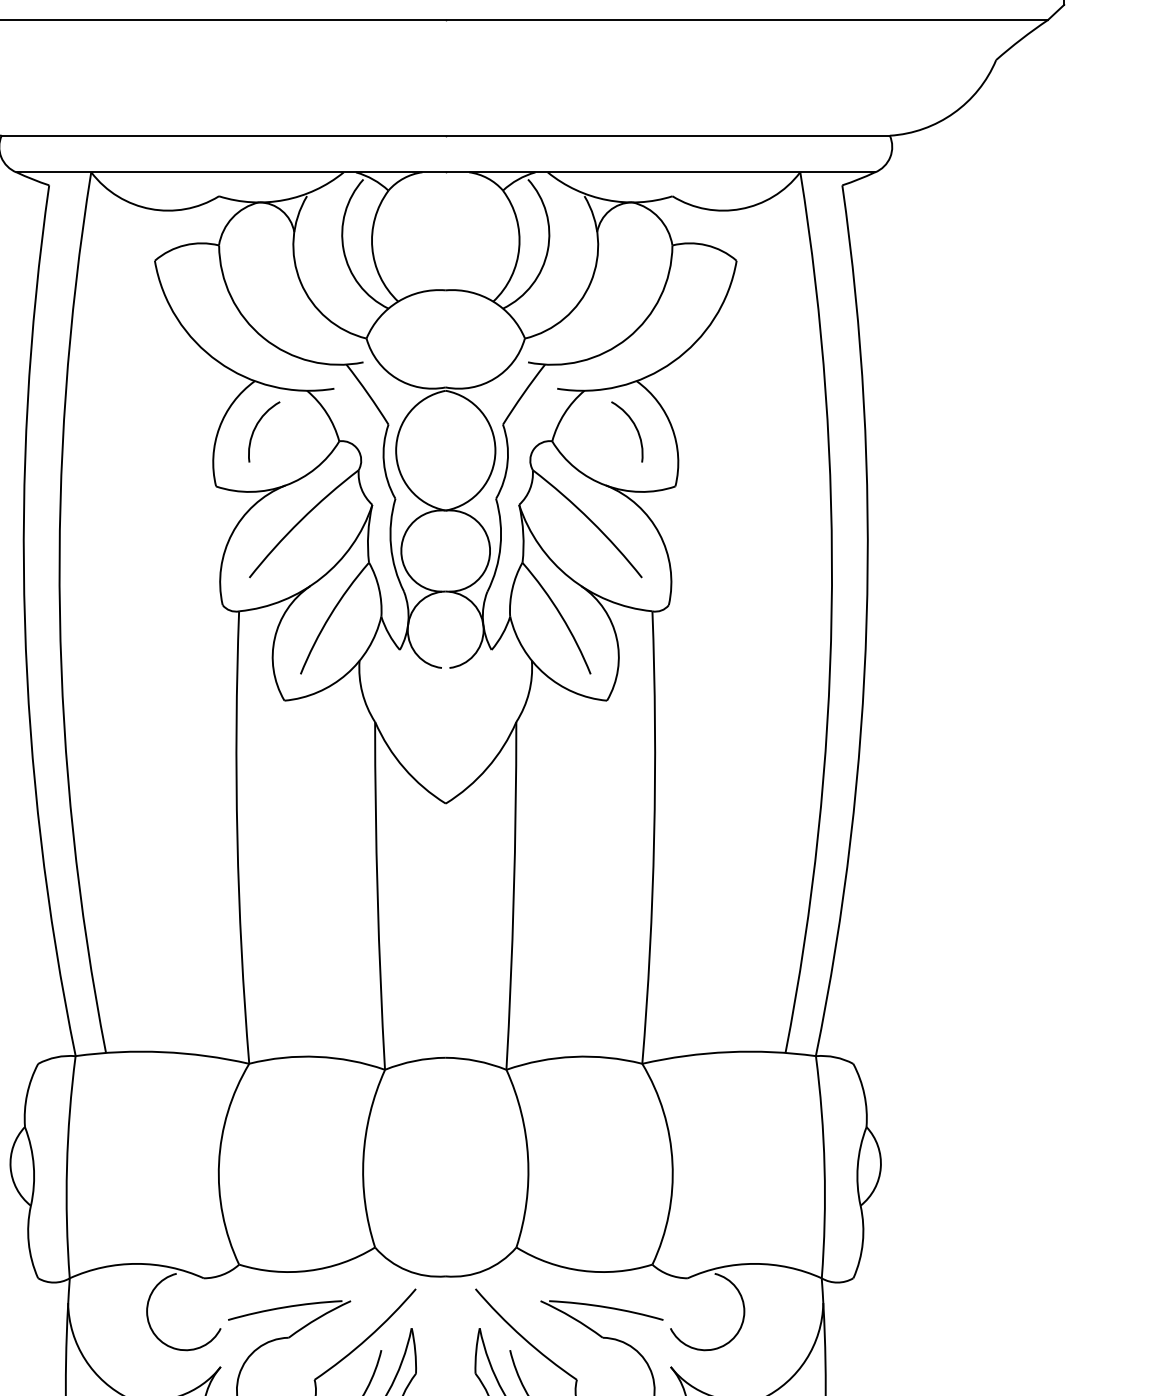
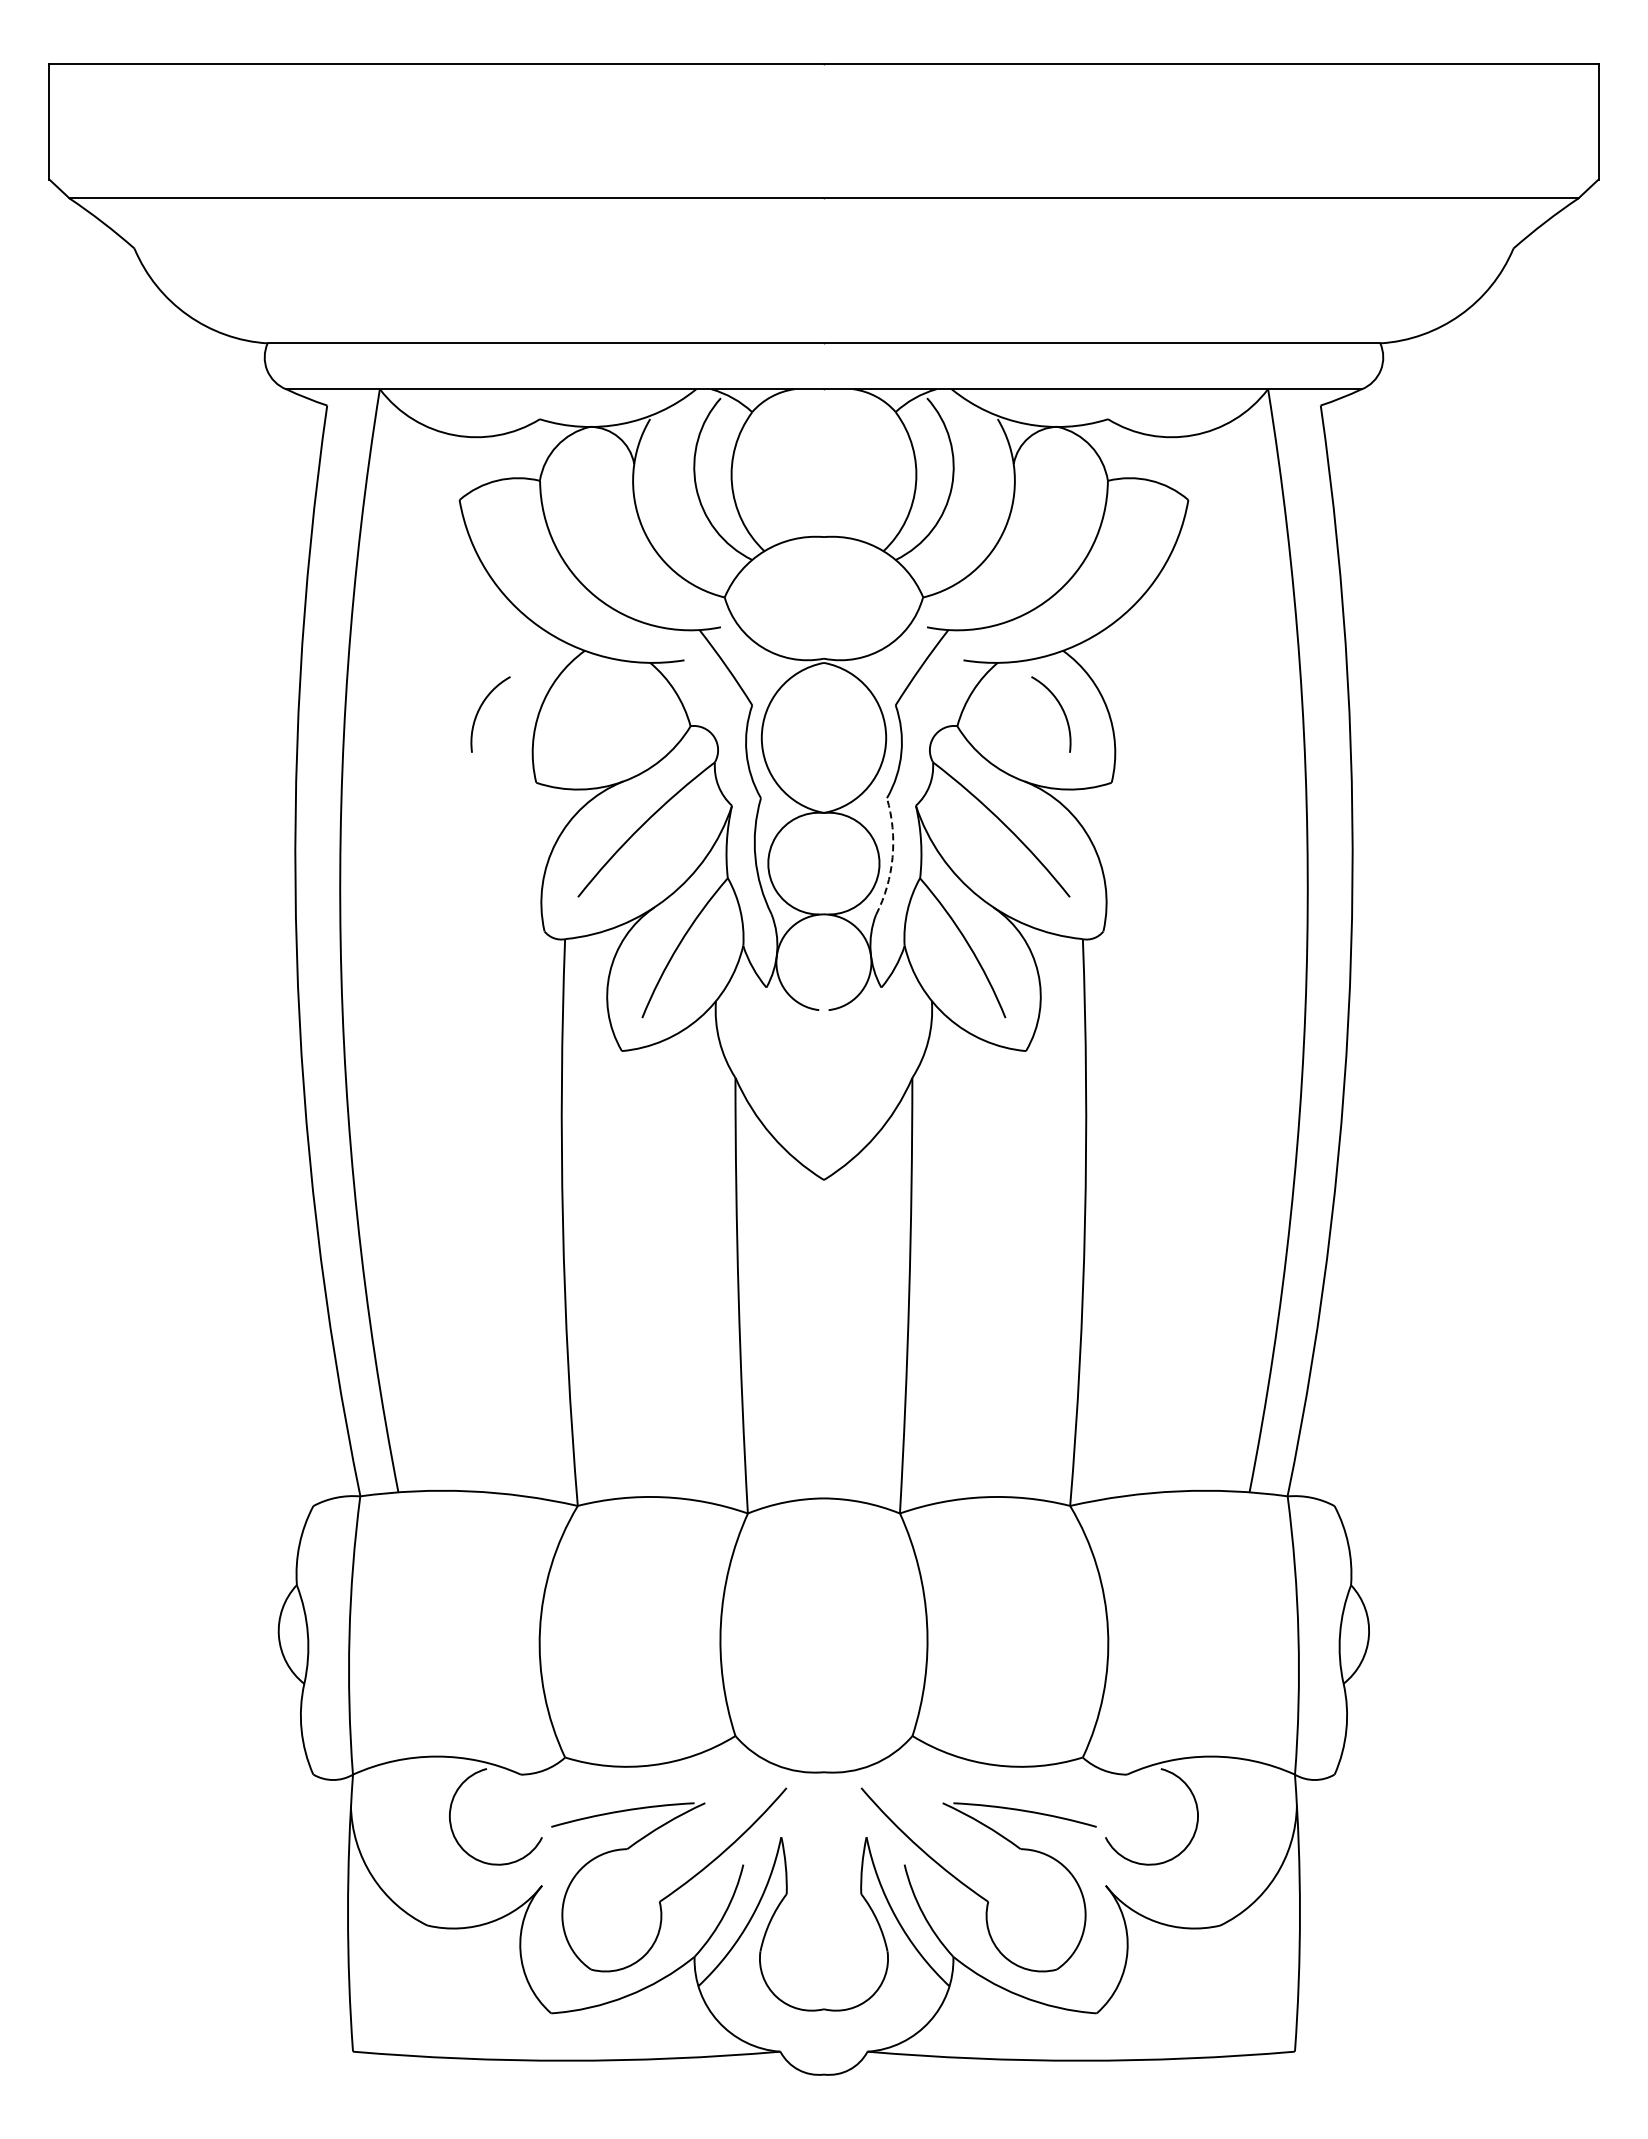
arc: (256, 427) -> (480, 709), moved
arc: (500, 546) -> (892, 857), solid -> dashed

